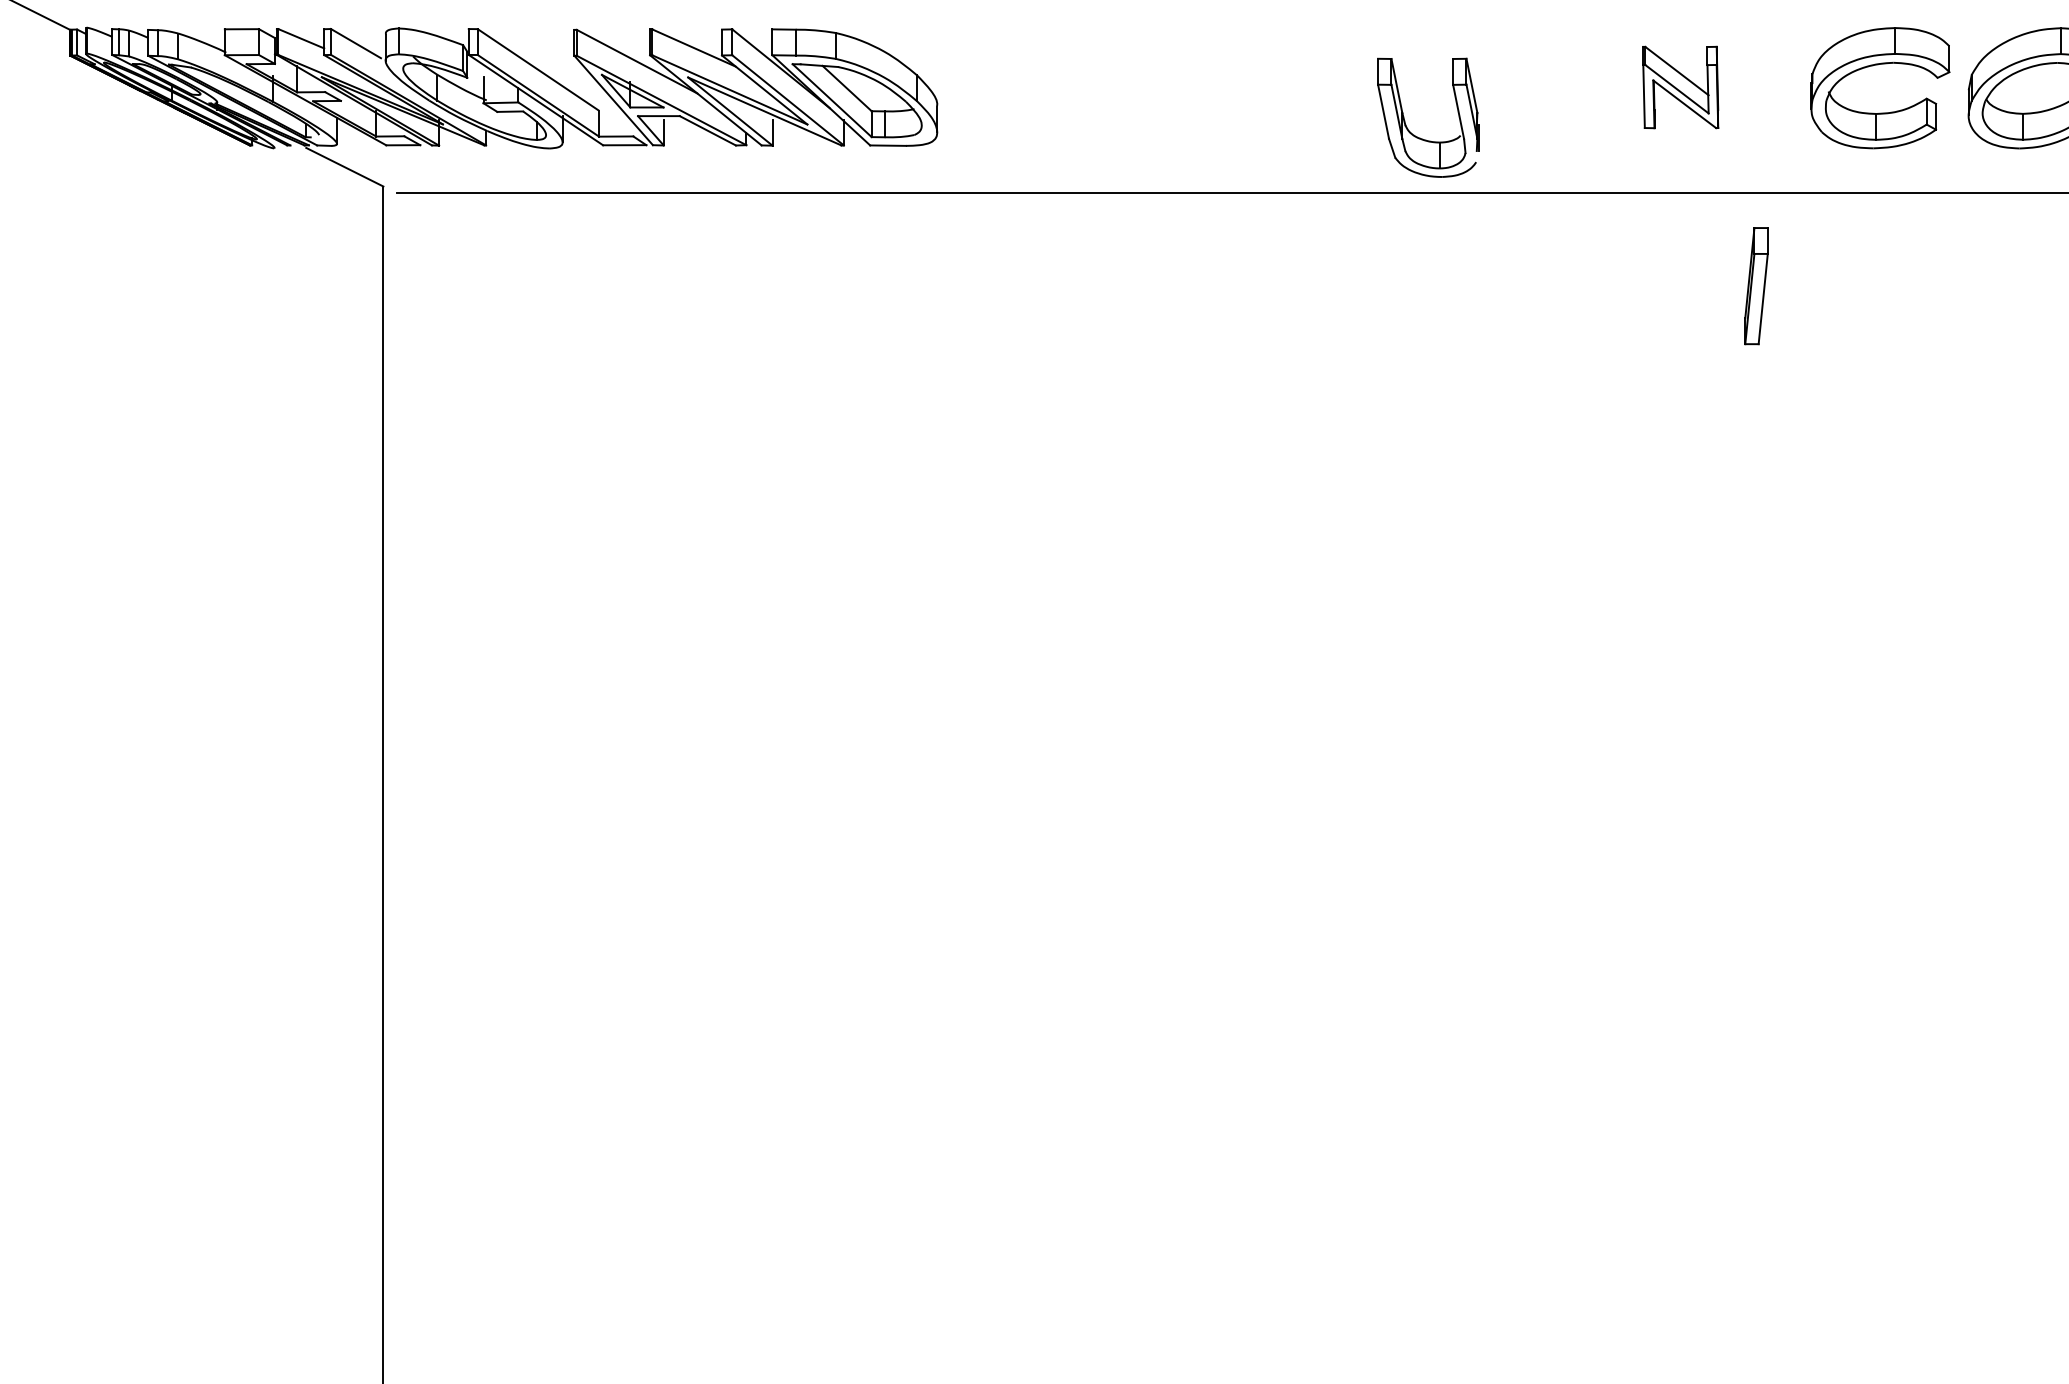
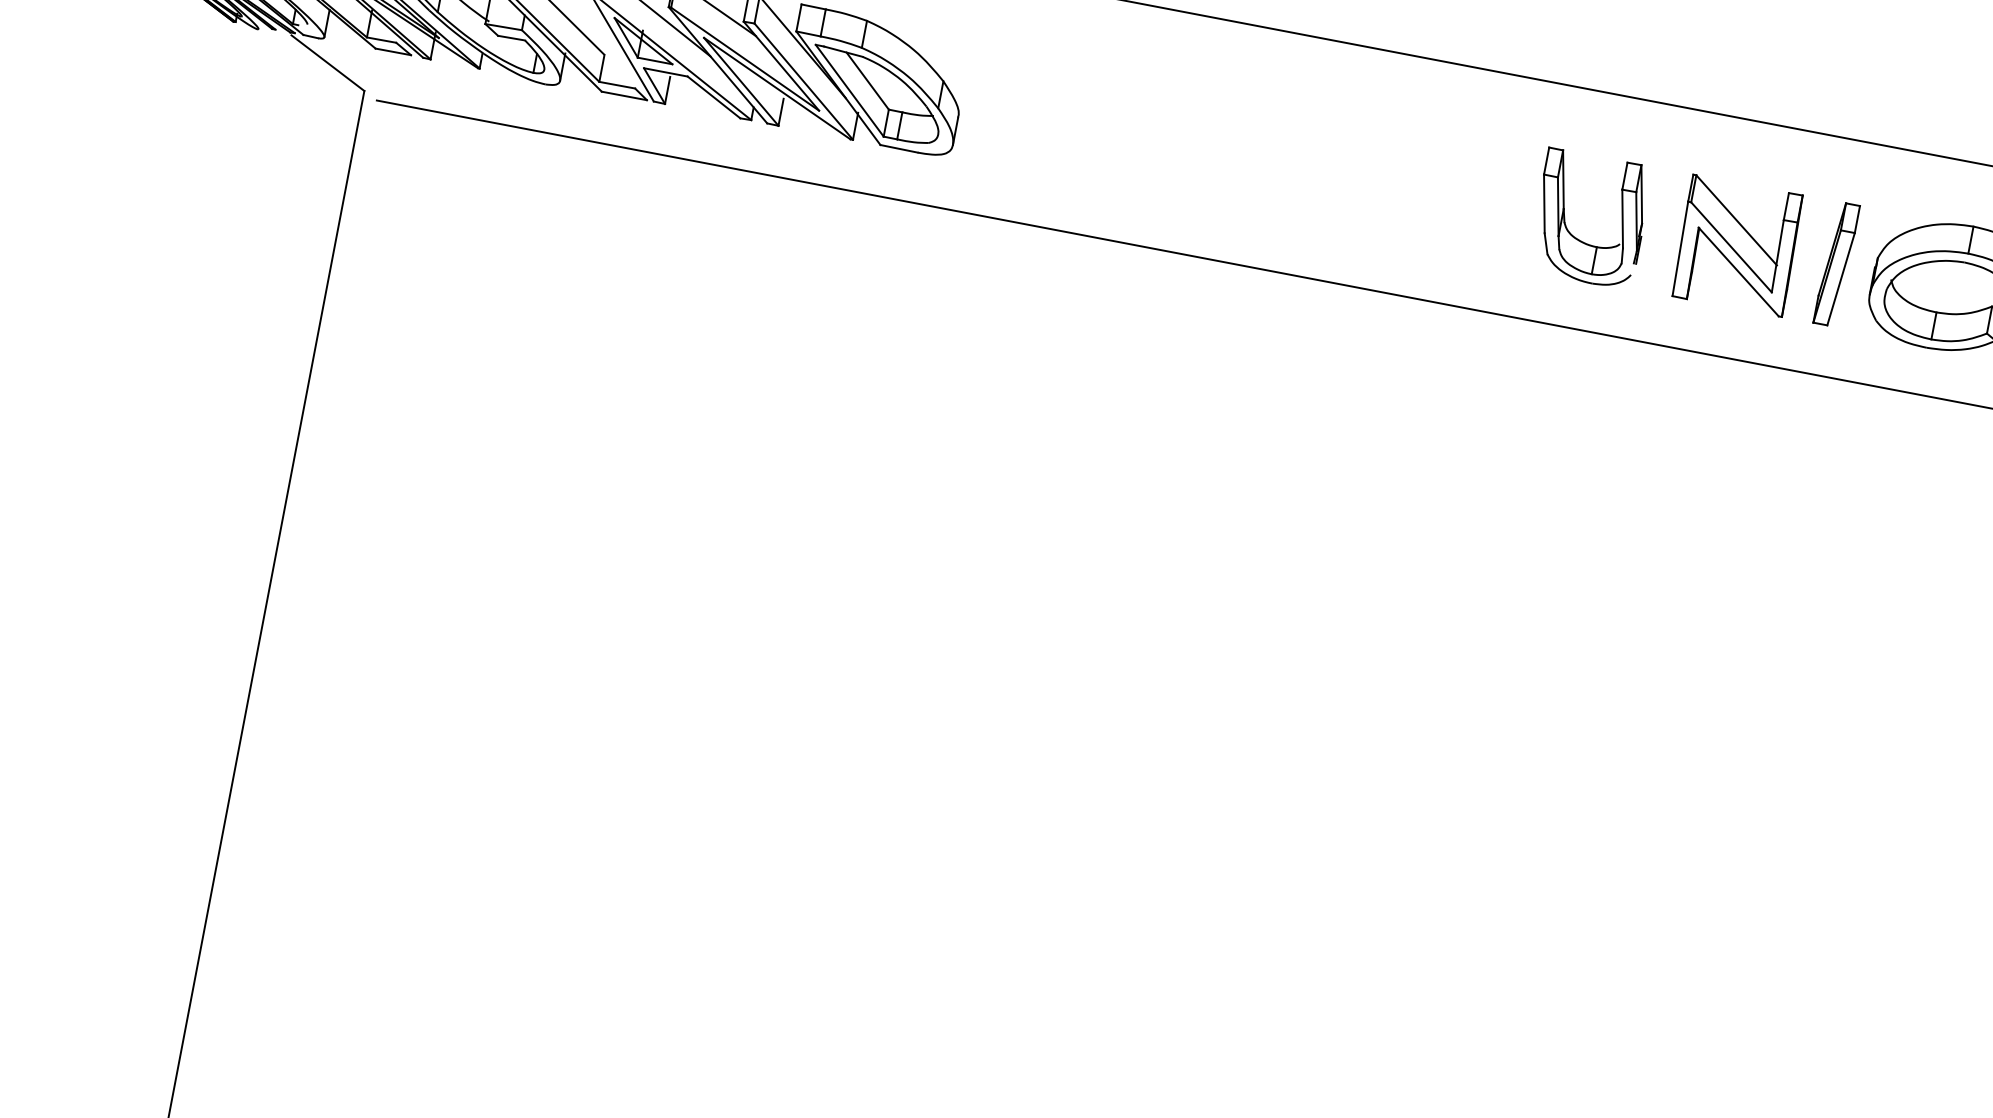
part: (1680, 87) -> (1737, 245), size x1.43
part: (1420, 137) -> (1577, 238), moved
part: (1756, 286) -> (1836, 264), moved

